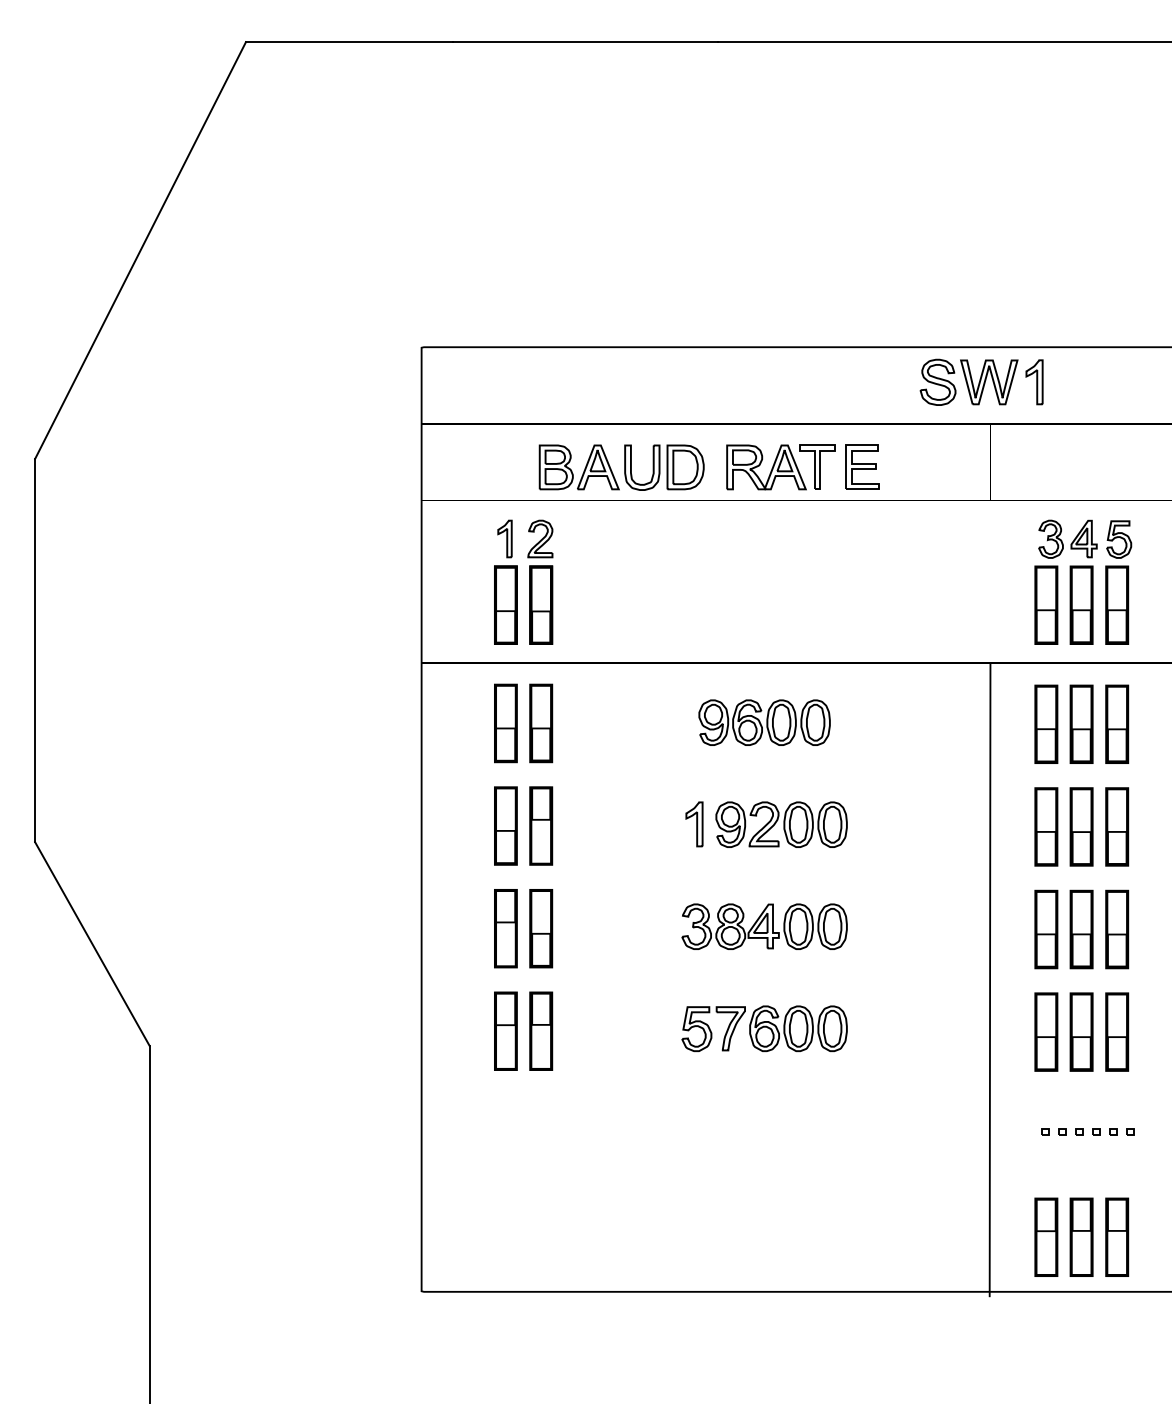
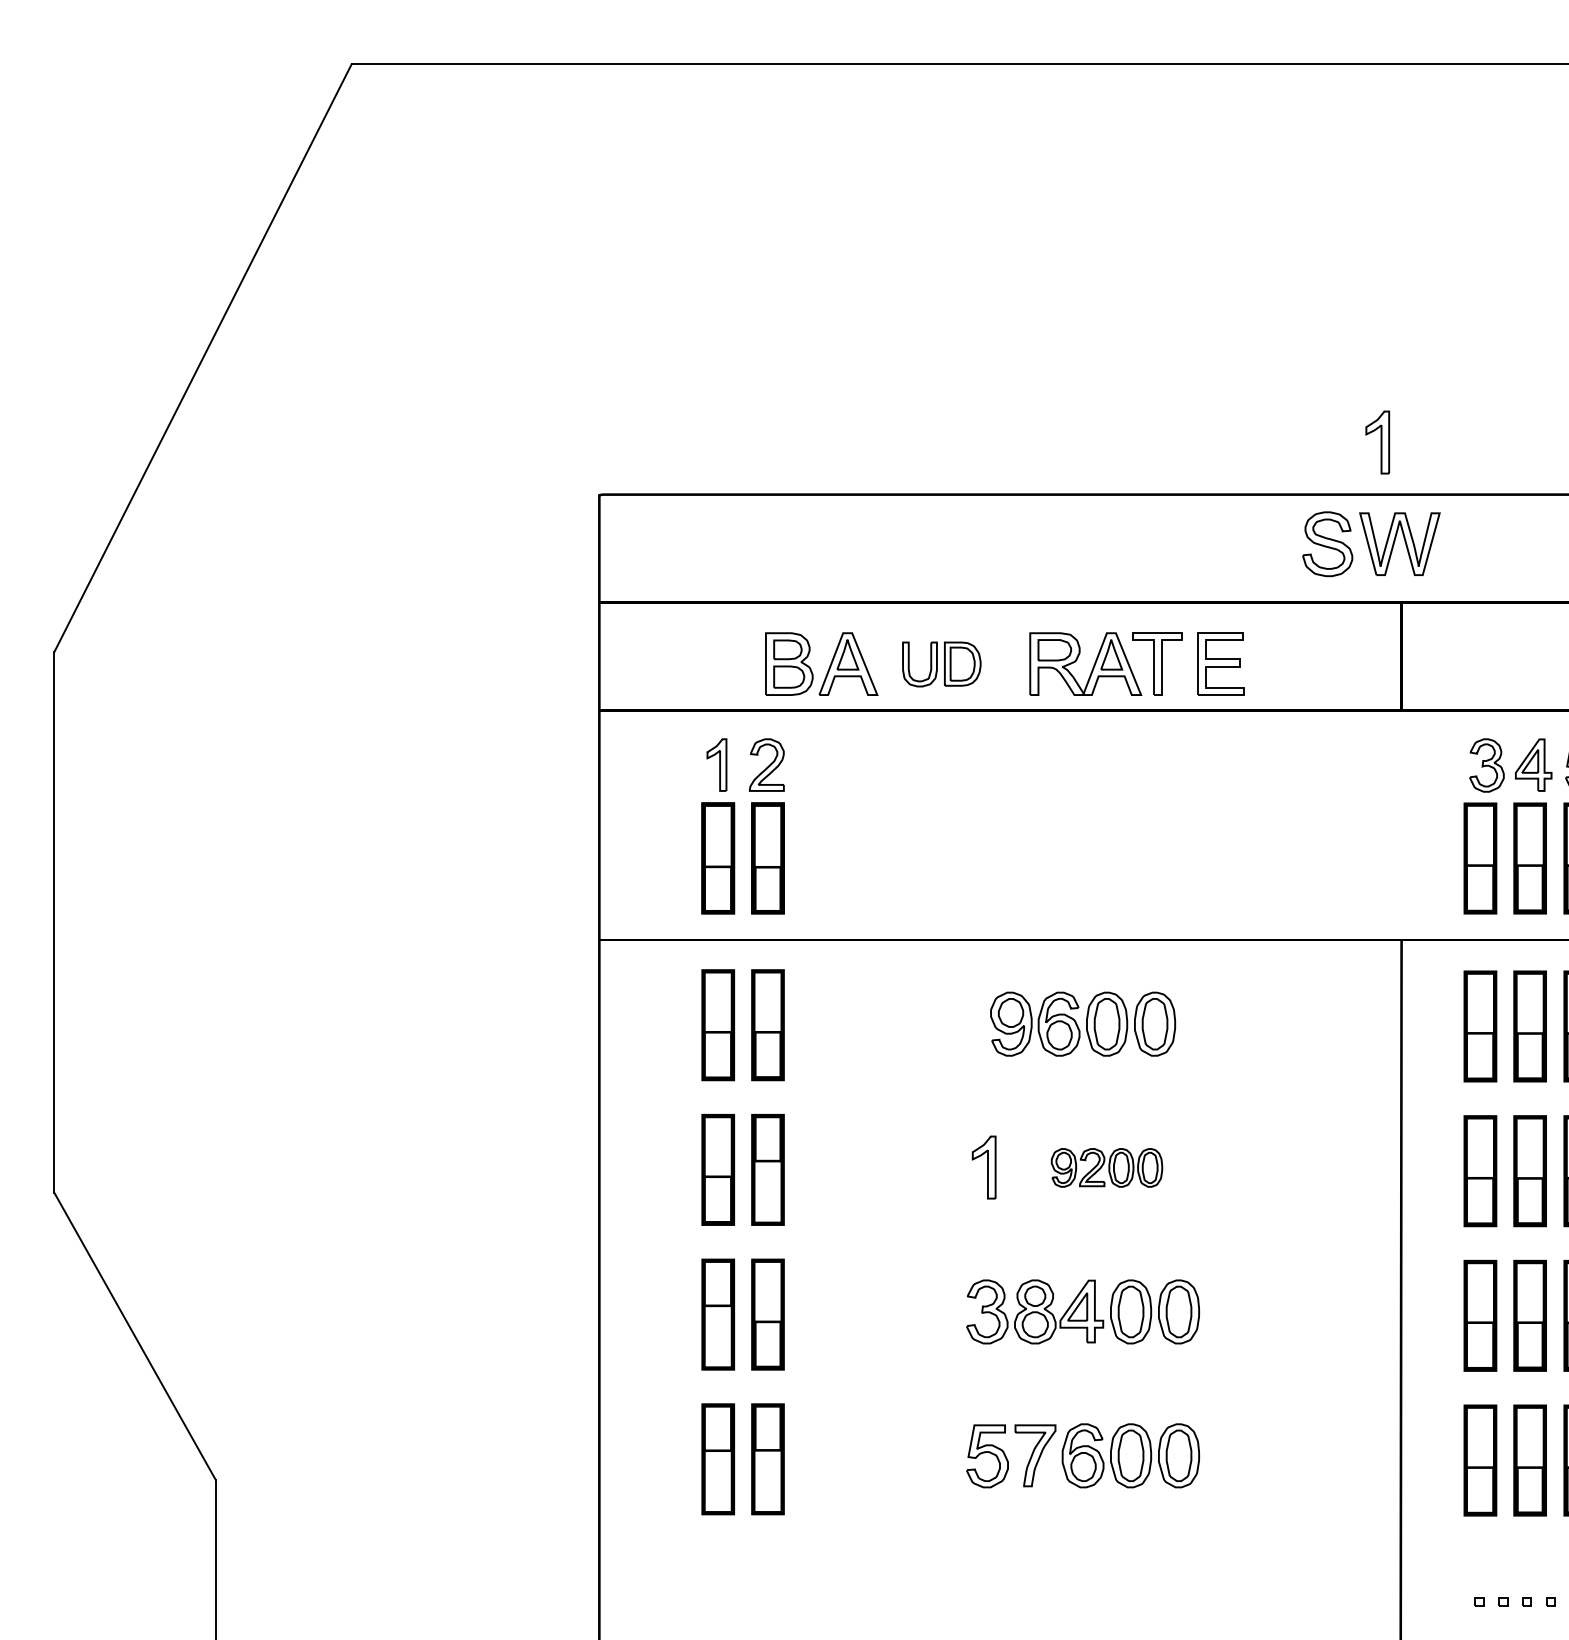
part: (1034, 382) -> (1377, 442), moved
part: (664, 467) -> (941, 664), size x0.7
part: (781, 824) -> (1106, 1167), size x0.6

